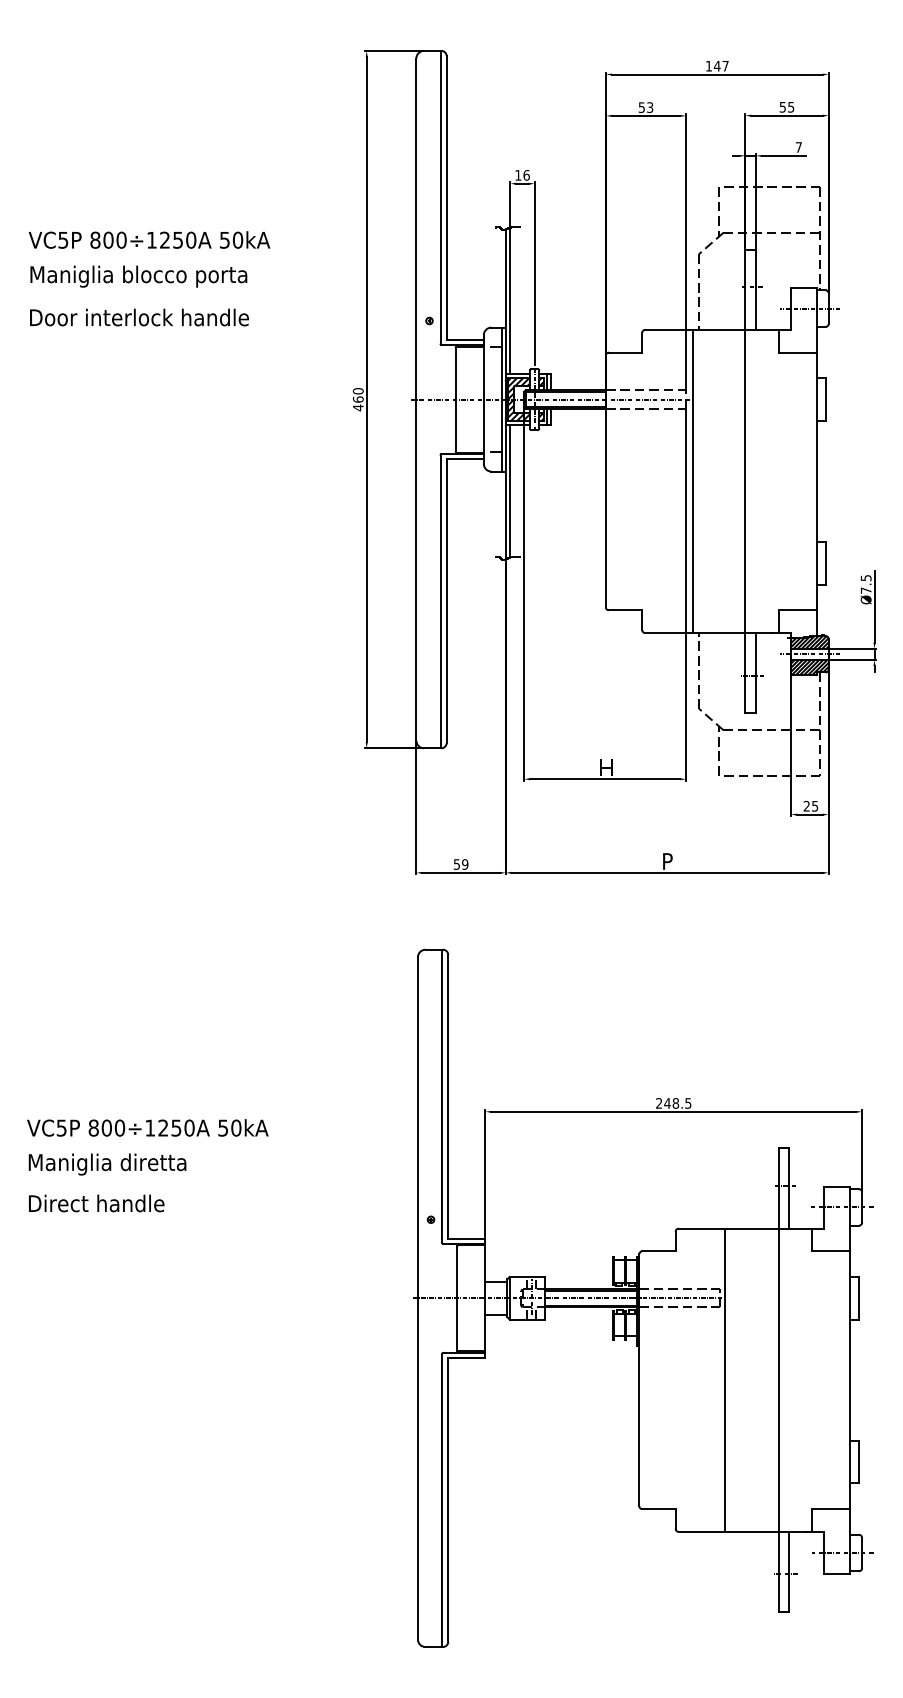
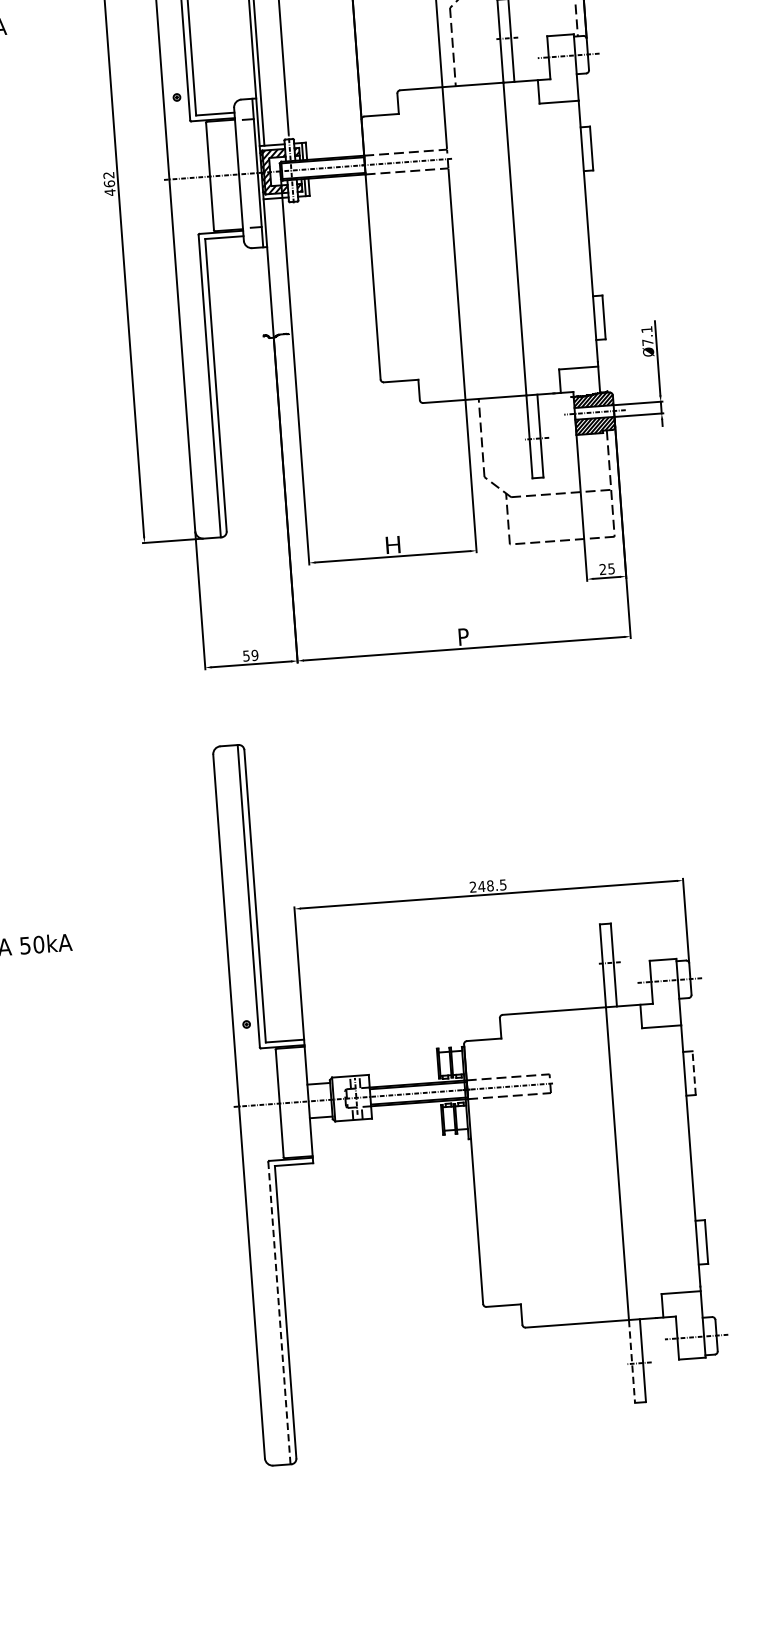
text: (358, 391) -> (109, 175), 460 -> 462
line: (693, 481) -> (461, 243), removed
line: (510, 491) -> (273, 267), removed
text: (865, 578) -> (646, 330), Ø7.5 -> Ø7.1
line: (859, 1297) -> (694, 1072), solid -> dashed
line: (724, 1379) -> (561, 1166), removed
line: (442, 1500) -> (279, 1313), solid -> dashed
line: (778, 1572) -> (631, 1361), solid -> dashed

